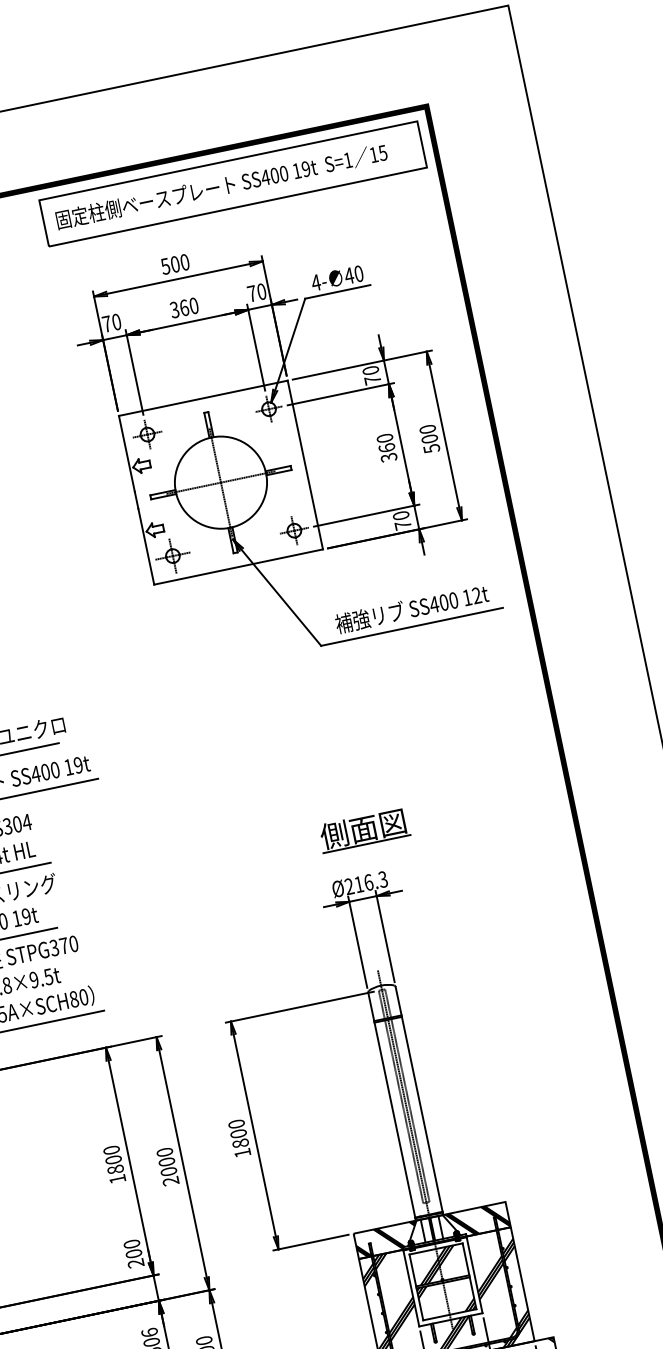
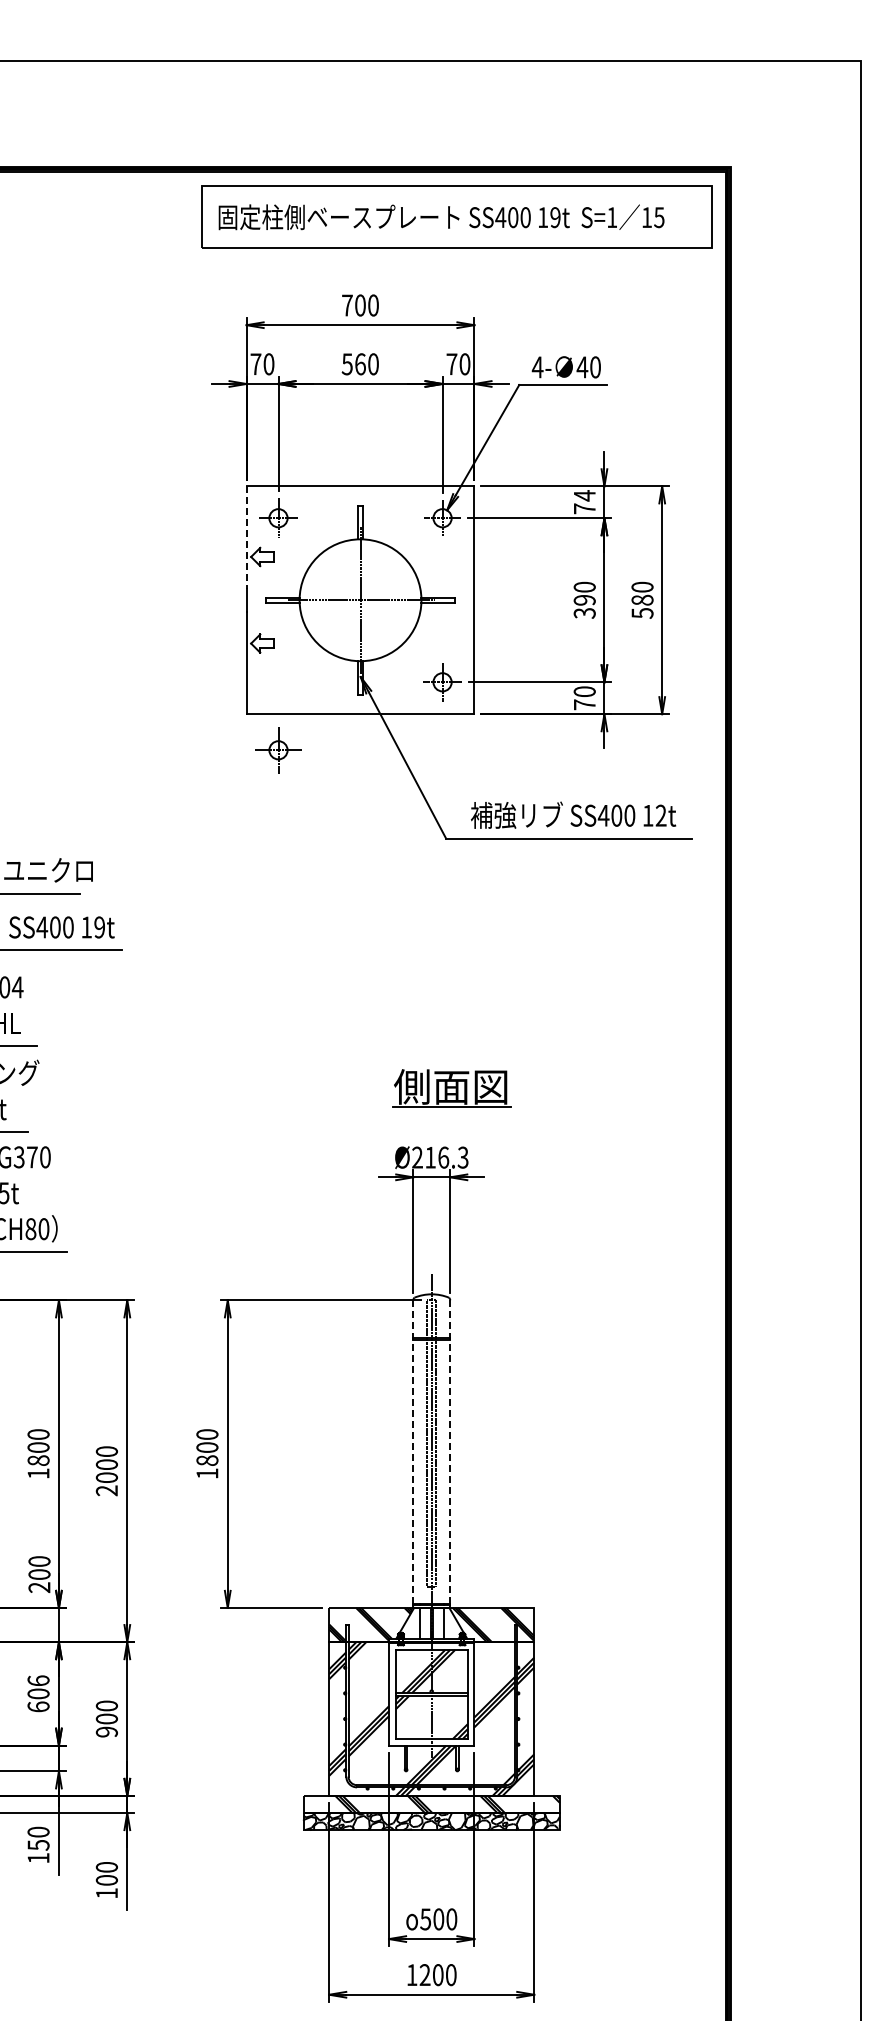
text: (164, 266) -> (346, 305), 500 -> 700
text: (174, 309) -> (347, 363), 360 -> 560
text: (370, 370) -> (584, 495), 70 -> 74
text: (429, 438) -> (642, 599), 500 -> 580
text: (386, 447) -> (584, 599), 360 -> 390
line: (126, 454) -> (246, 538), solid -> dashed
part: (172, 556) -> (278, 750), moved
line: (419, 1099) -> (450, 1451), solid -> dashed
line: (391, 1104) -> (413, 1451), solid -> dashed

